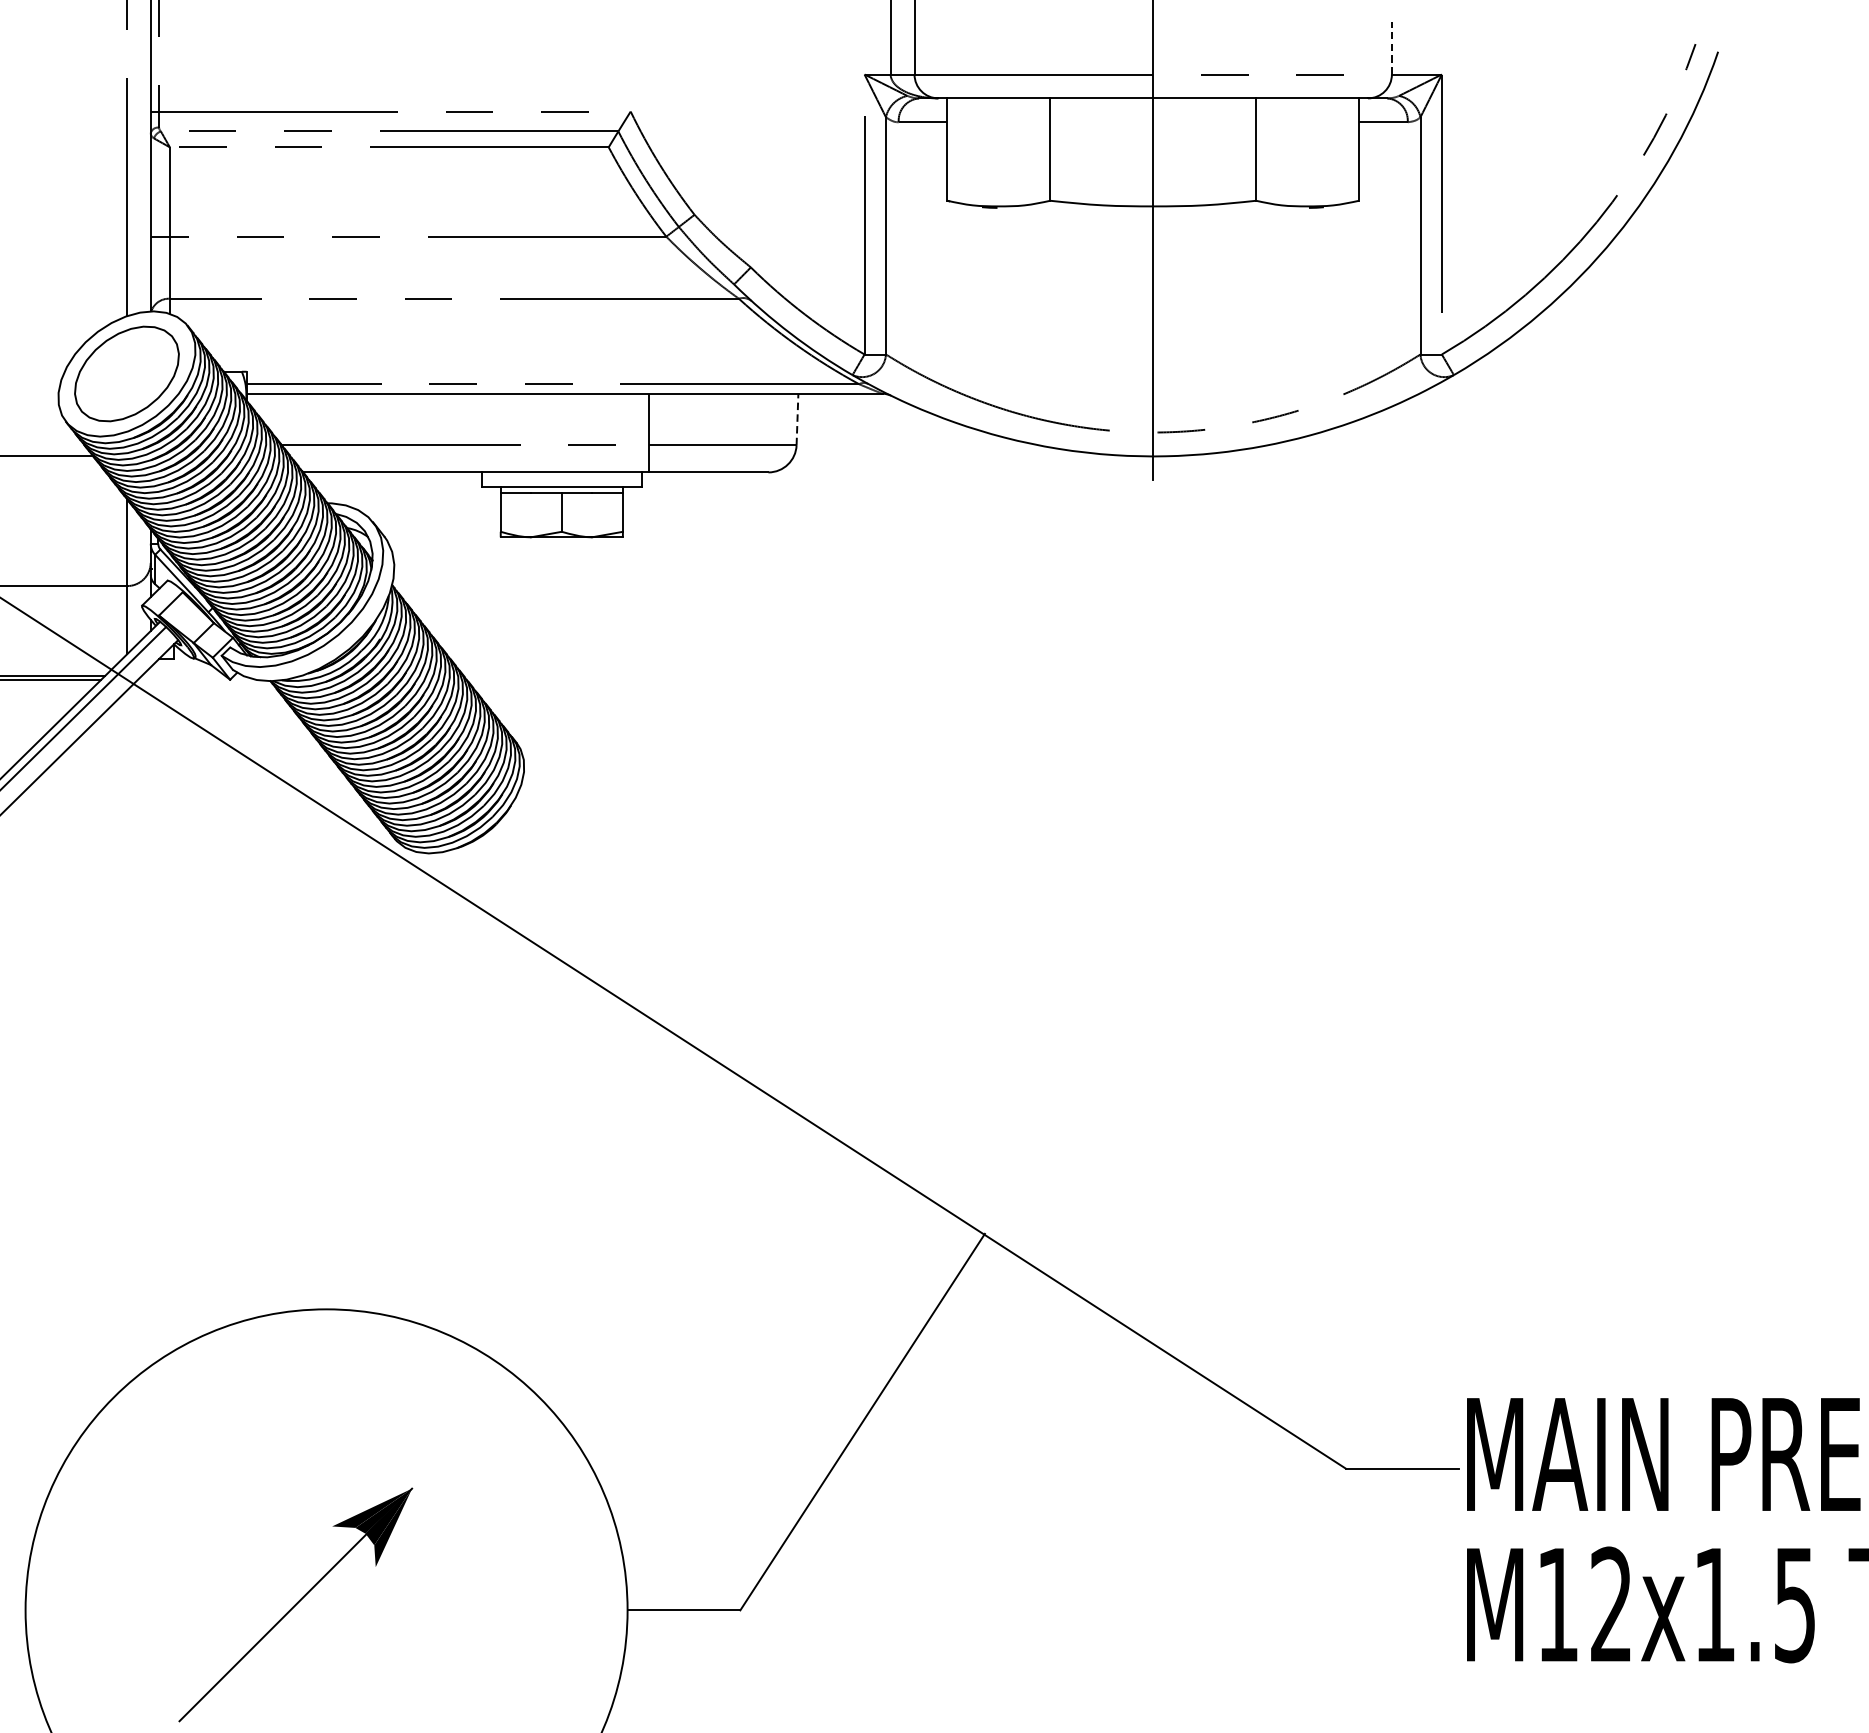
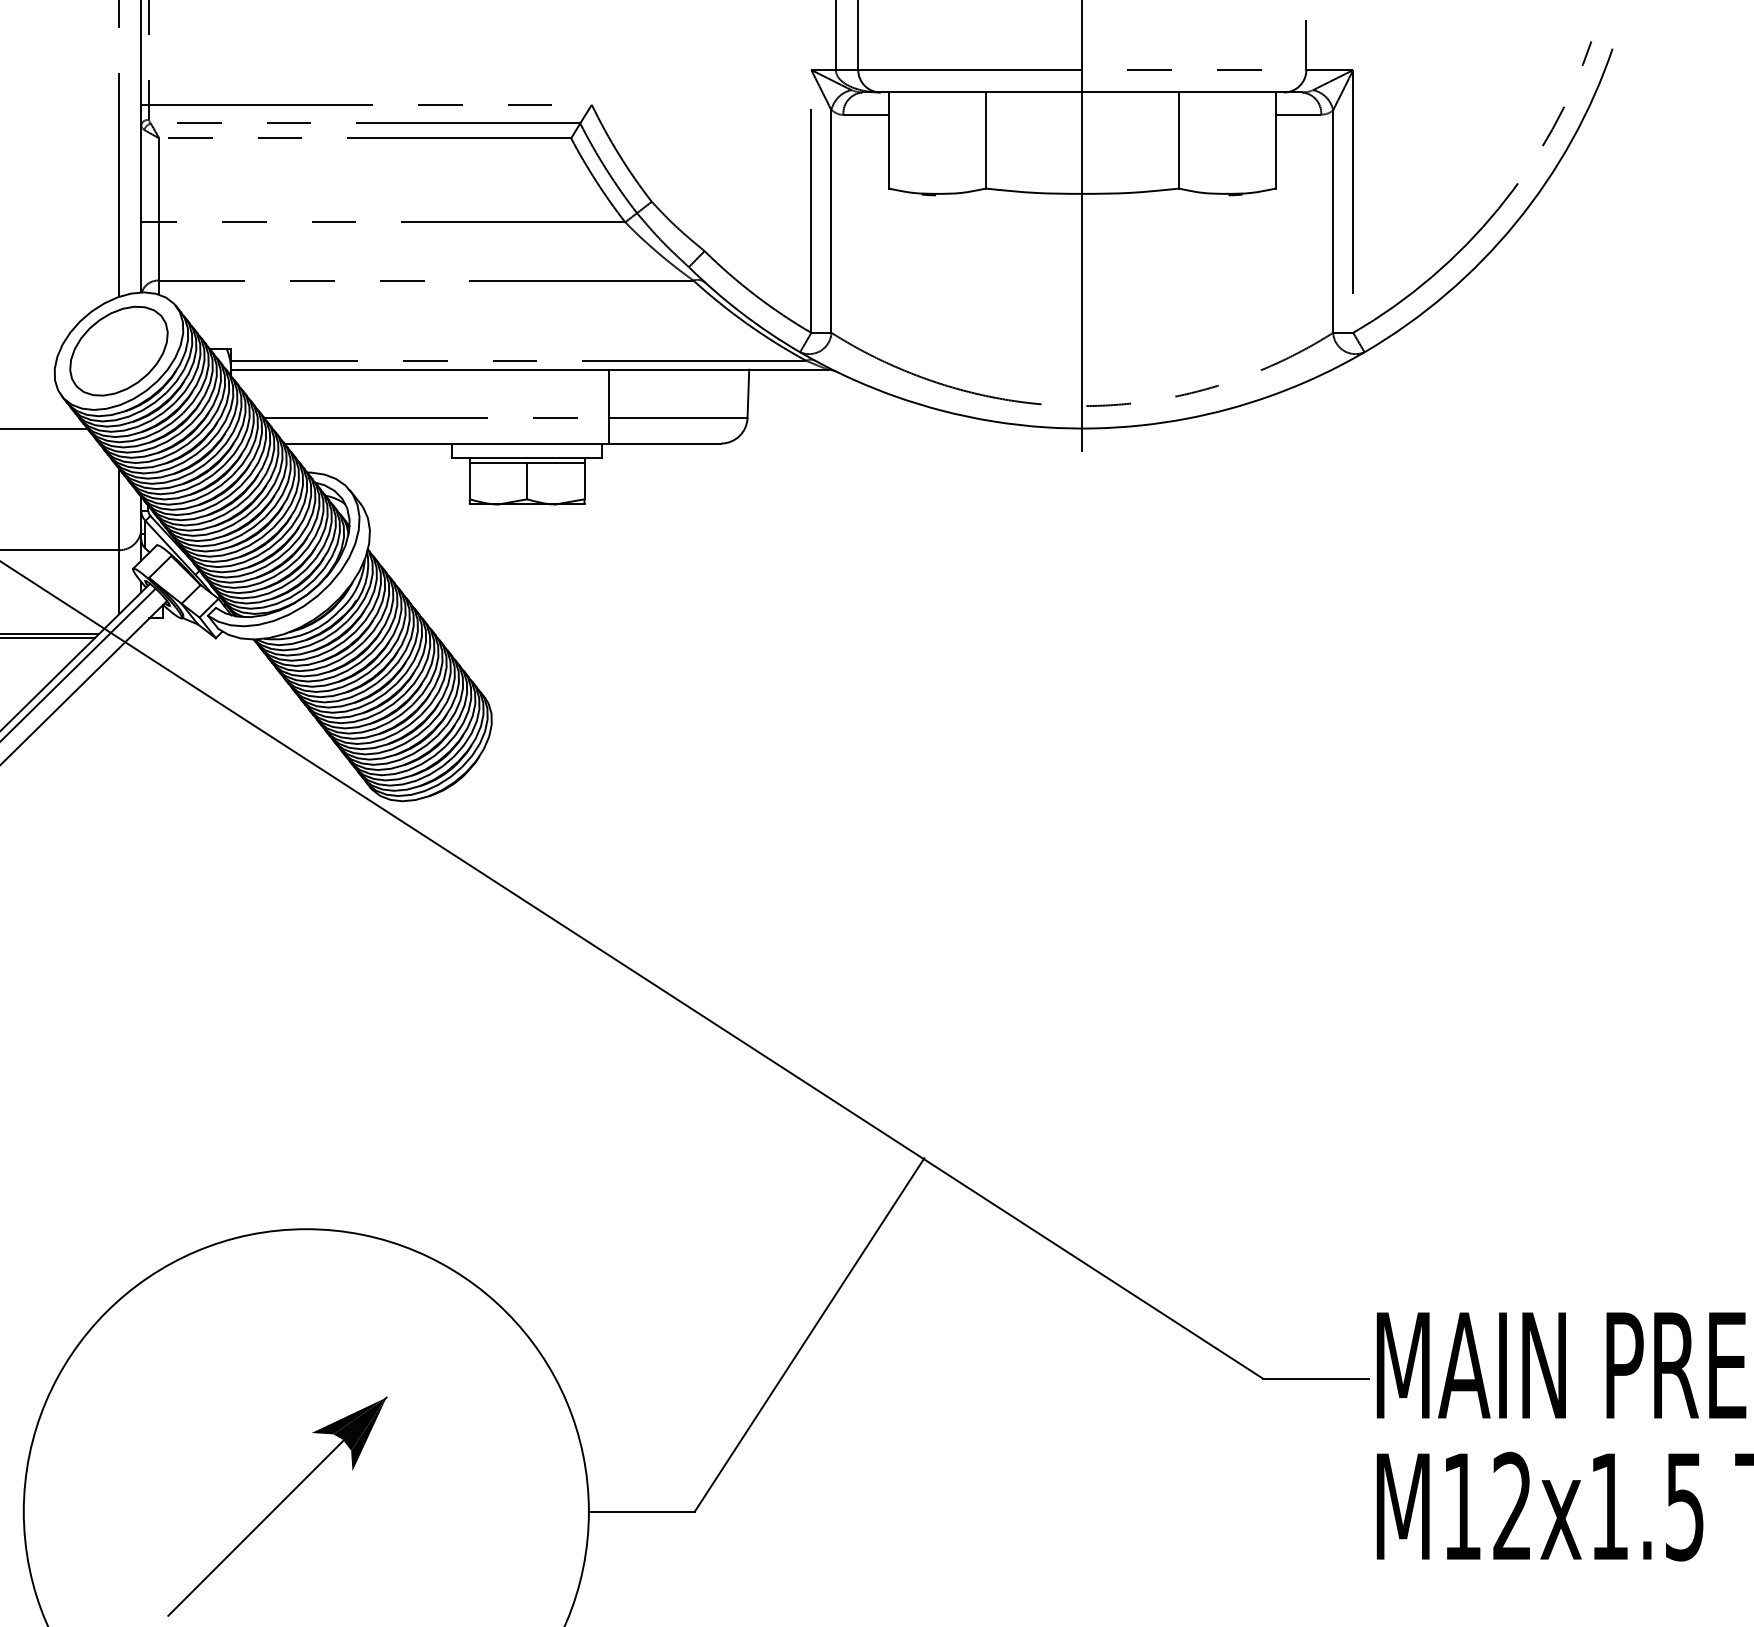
line: (1392, 48) -> (1306, 45), dashed -> solid
line: (797, 419) -> (748, 393), dashed -> solid

